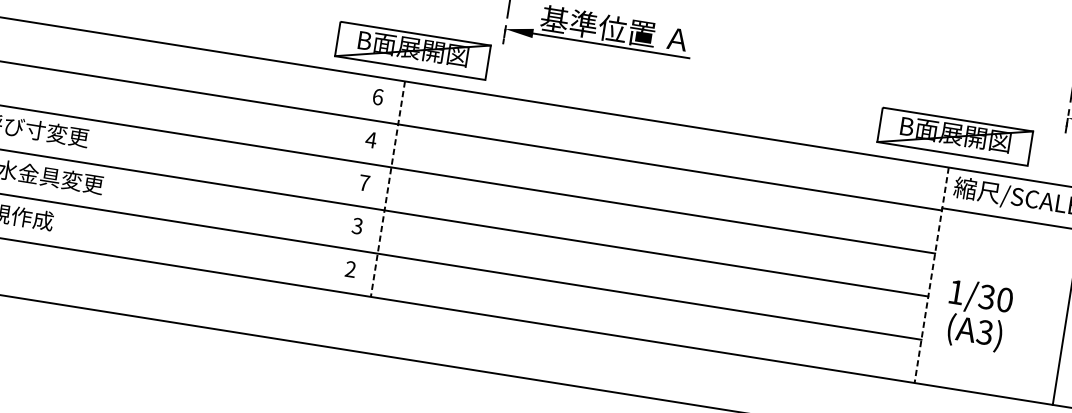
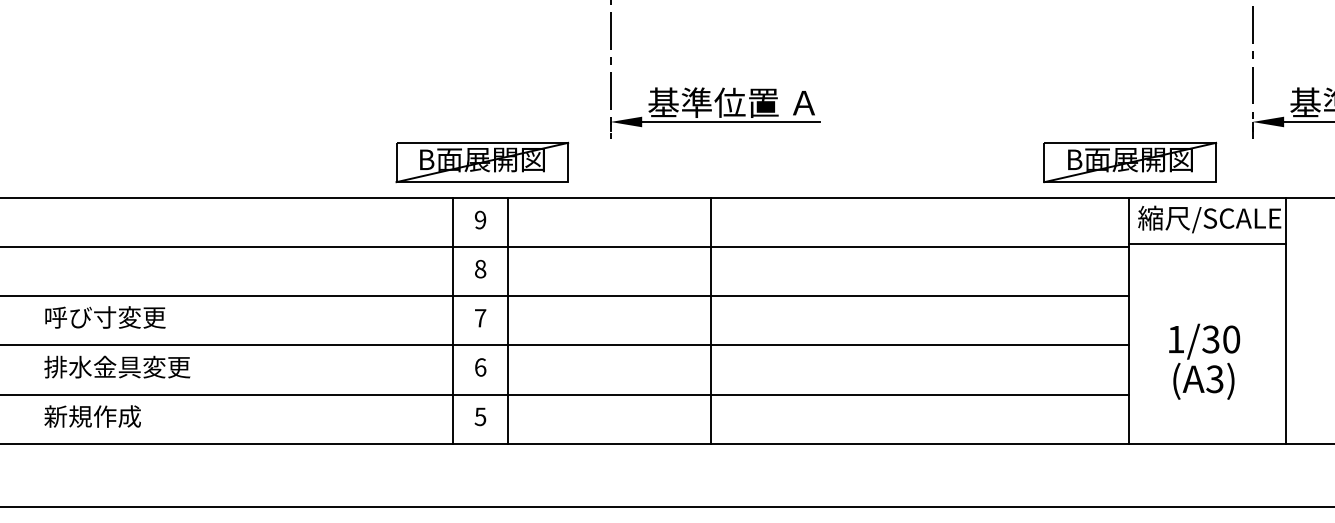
part: (413, 50) -> (482, 162), moved
text: (378, 96) -> (480, 219), 6 -> 9
text: (371, 139) -> (480, 268), 4 -> 8
line: (340, 181) -> (453, 320), added
line: (387, 188) -> (507, 320), dashed -> solid
line: (566, 217) -> (711, 320), added
text: (357, 226) -> (480, 367), 3 -> 6
text: (350, 269) -> (480, 416), 2 -> 5
line: (931, 274) -> (1128, 320), dashed -> solid
text: (978, 315) -> (1204, 361), moved

